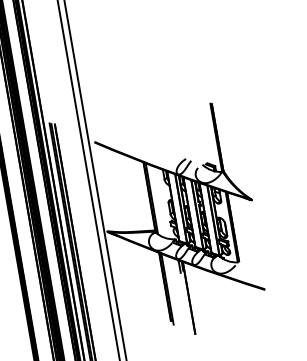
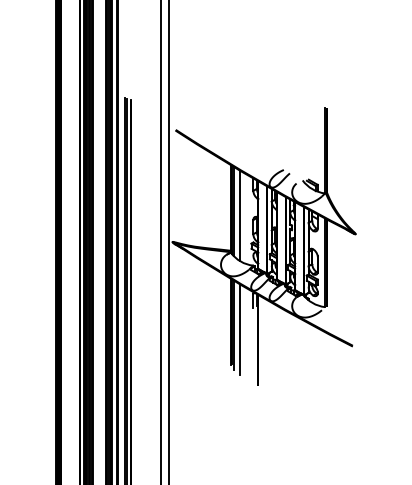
line: (157, 201) -> (239, 215), added
line: (172, 291) -> (239, 329), added

